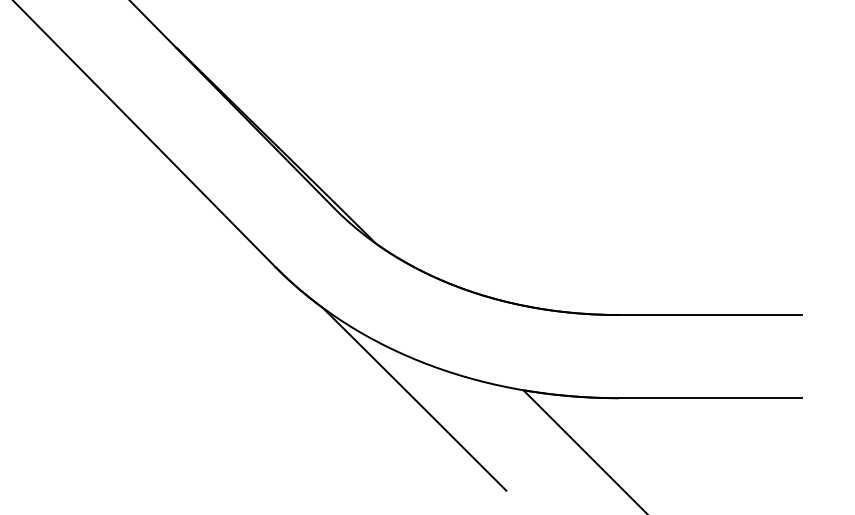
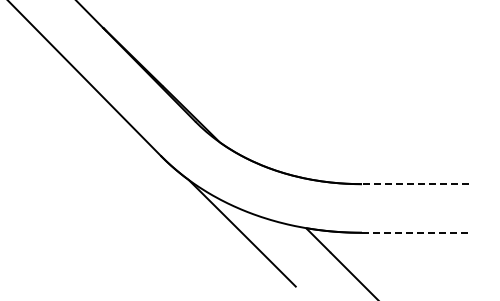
line: (710, 315) -> (415, 184), solid -> dashed
line: (710, 397) -> (415, 232), solid -> dashed

